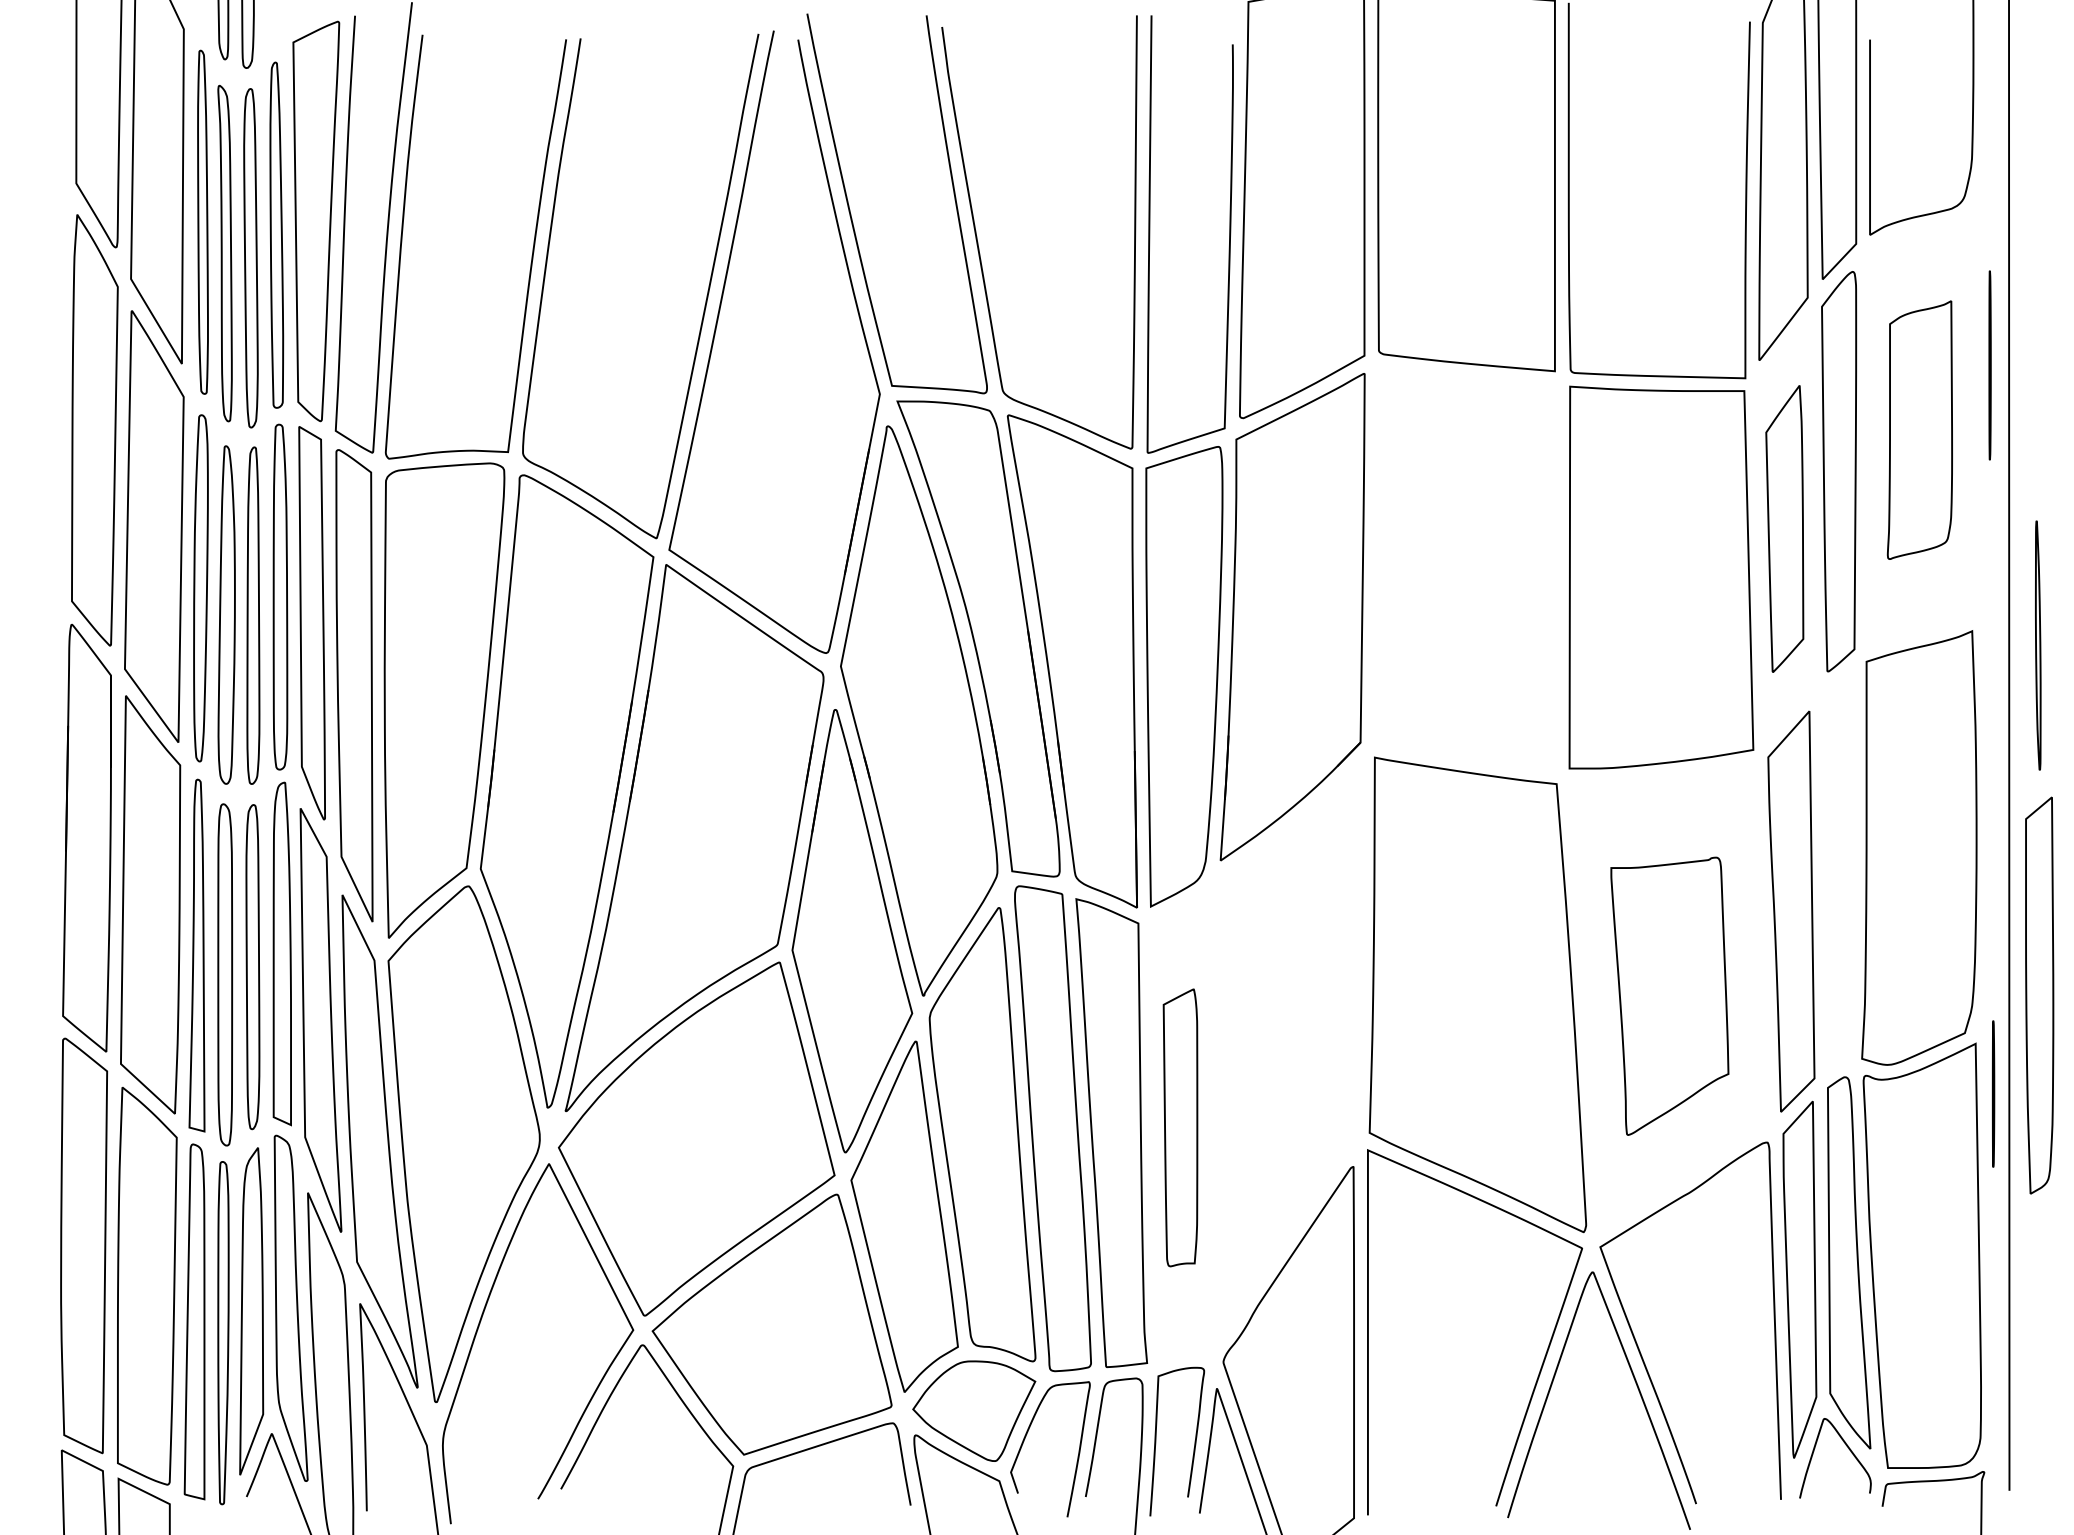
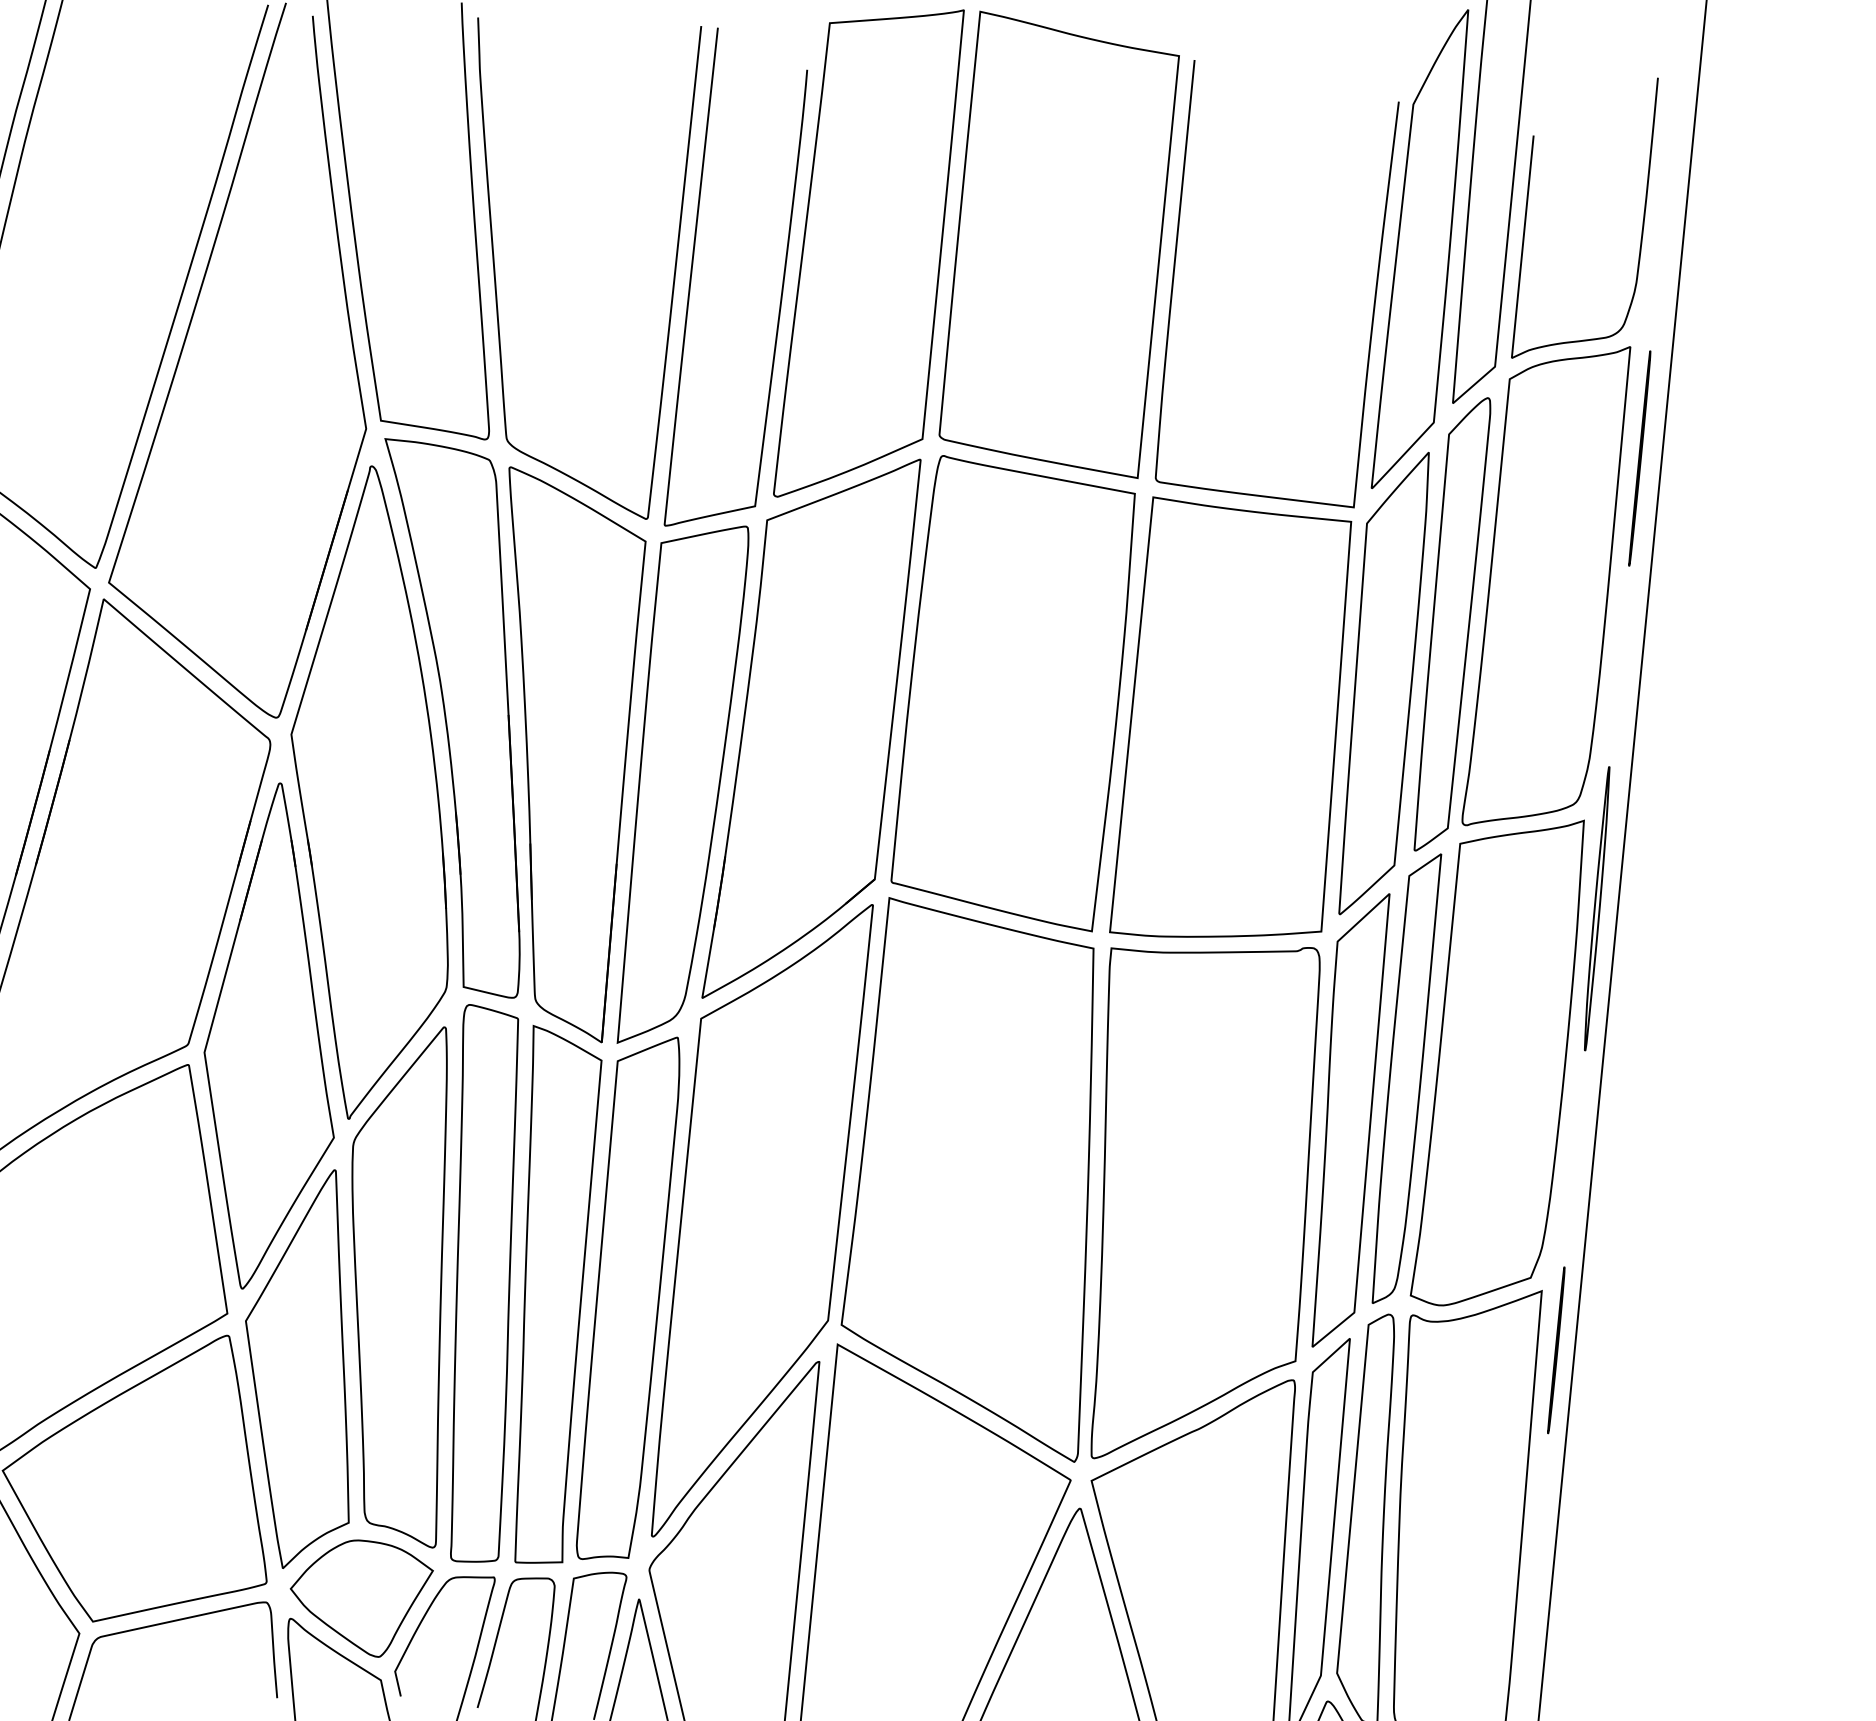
line: (1989, 365) -> (1639, 458), moved
part: (1919, 429) -> (1546, 585), size x1.67
part: (1784, 528) -> (1381, 682), size x1.43
part: (1465, 568) -> (1013, 692), added
part: (2038, 645) -> (1597, 908), moved
part: (2039, 995) -> (1404, 1078), moved
part: (1669, 996) -> (1198, 1203), size x1.67
part: (1291, 1048) -> (761, 1220), added
part: (1180, 1127) -> (626, 1297), size x1.67

